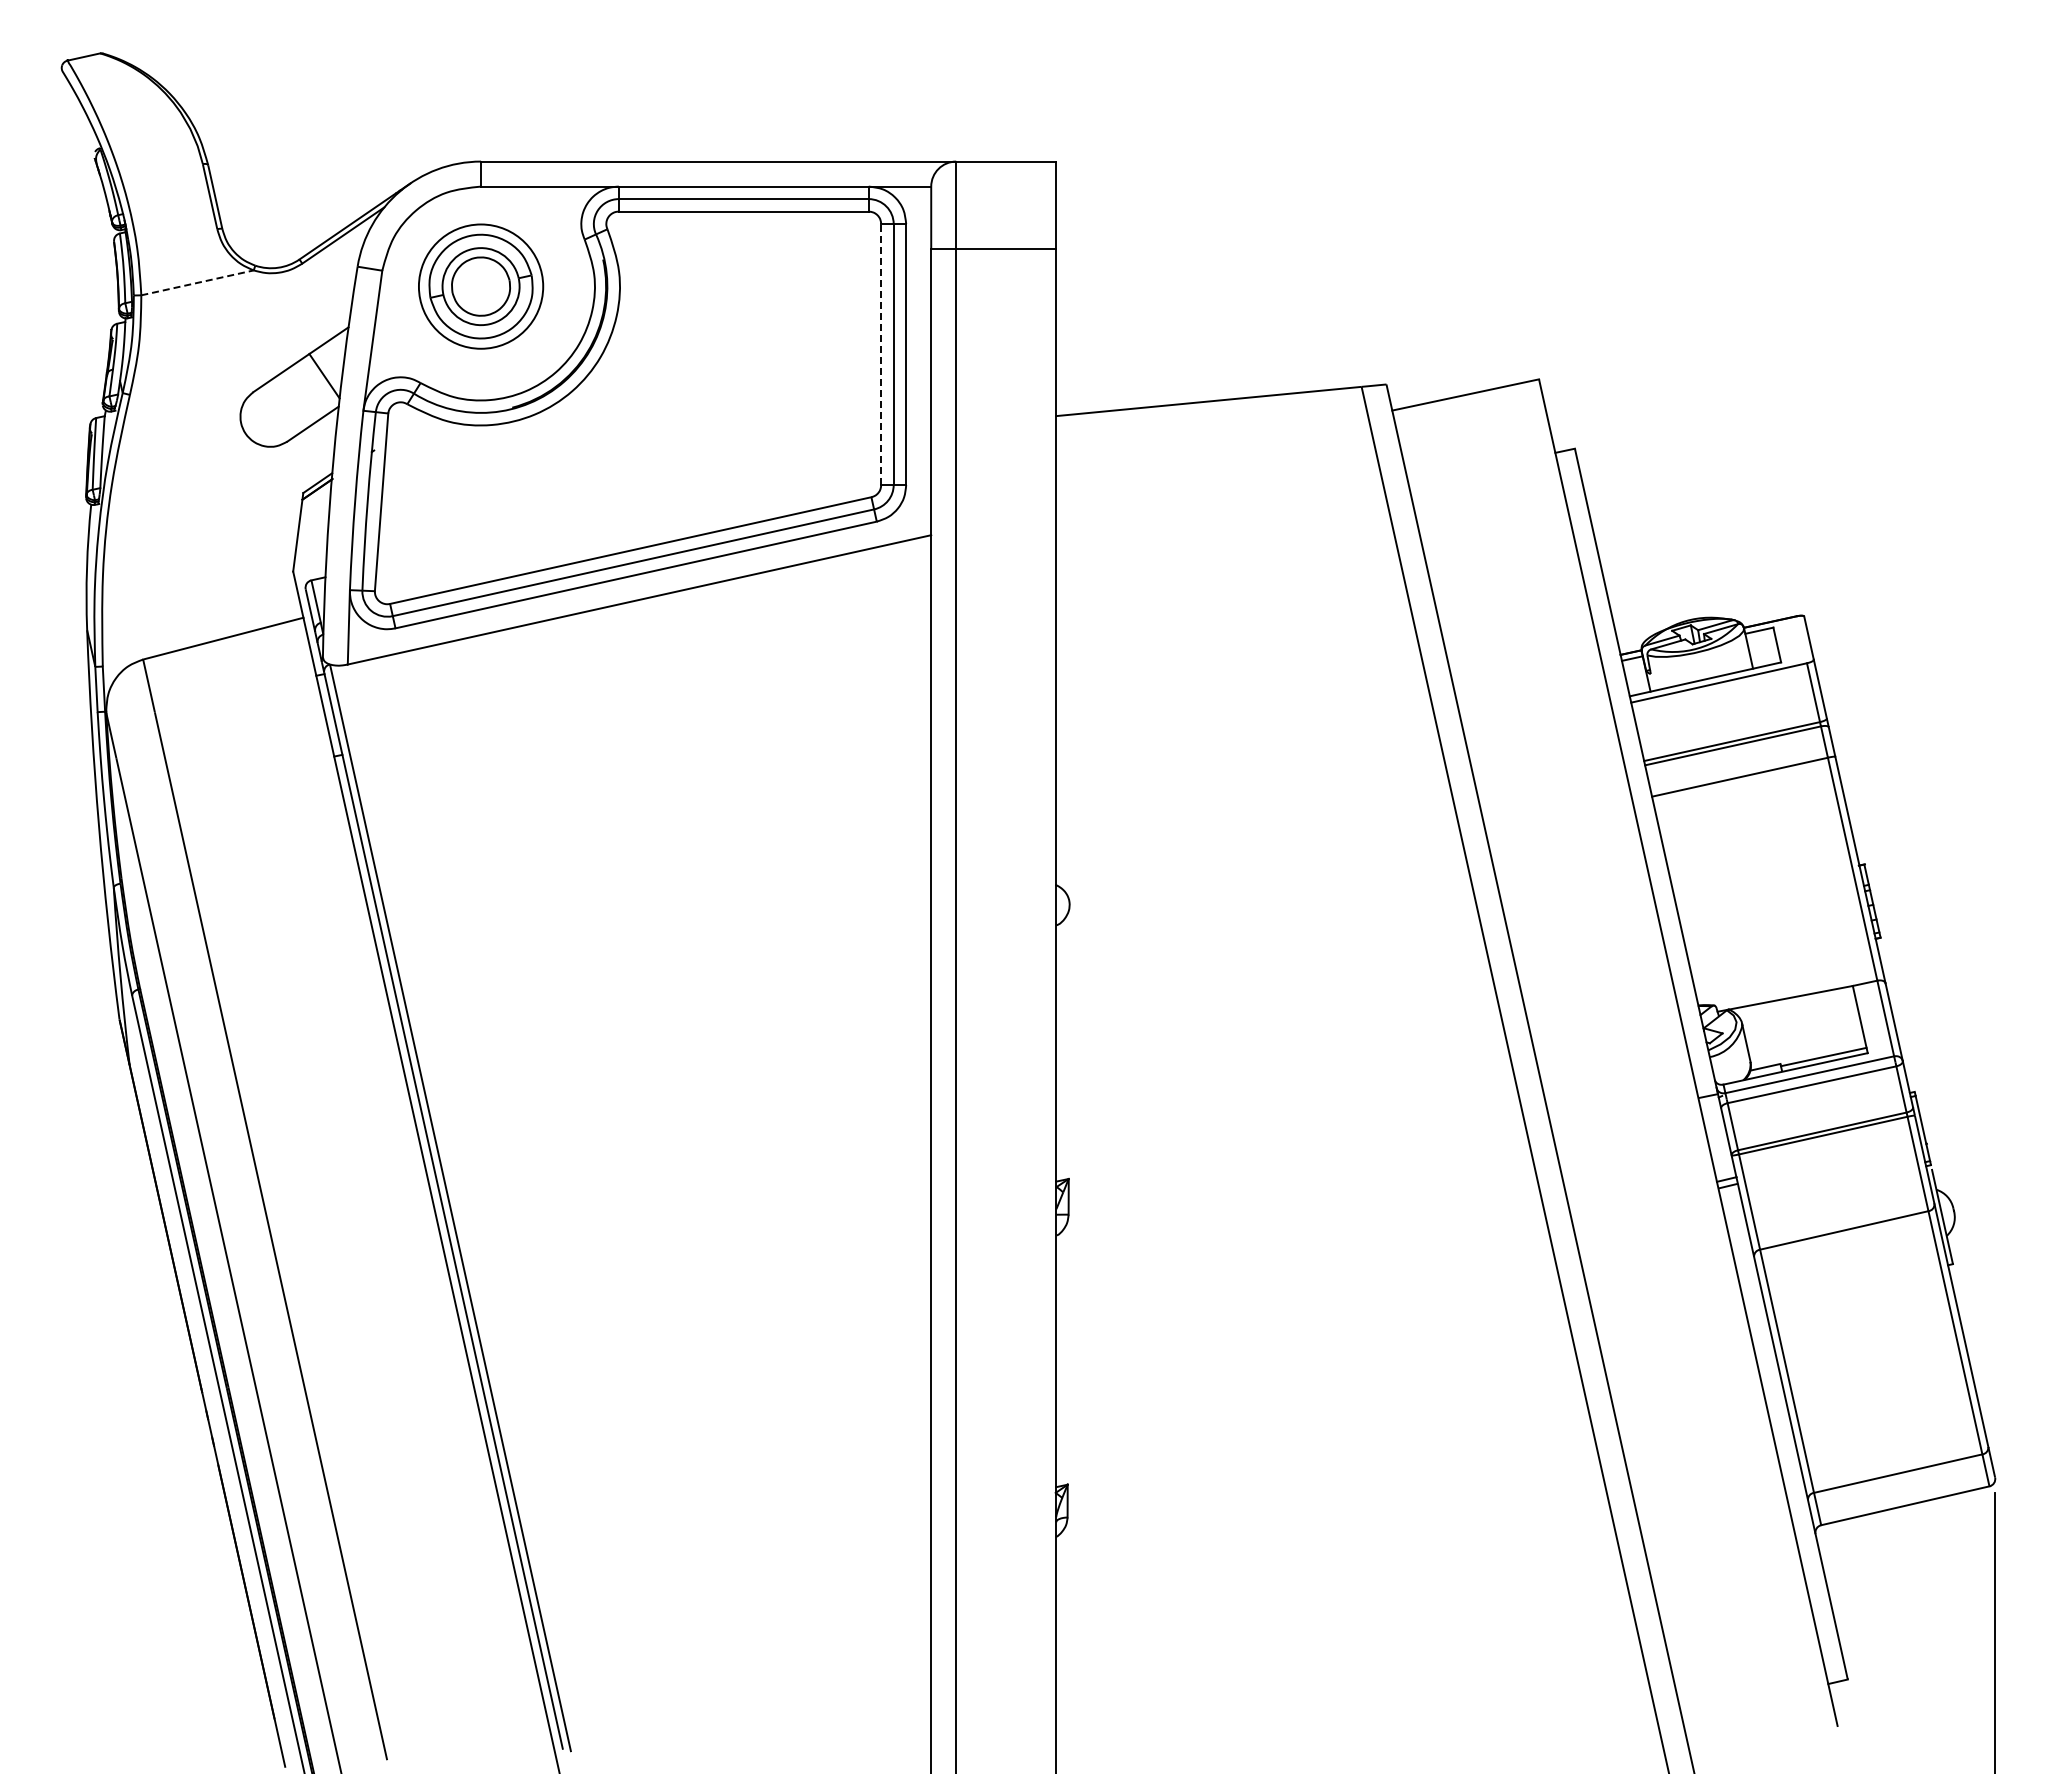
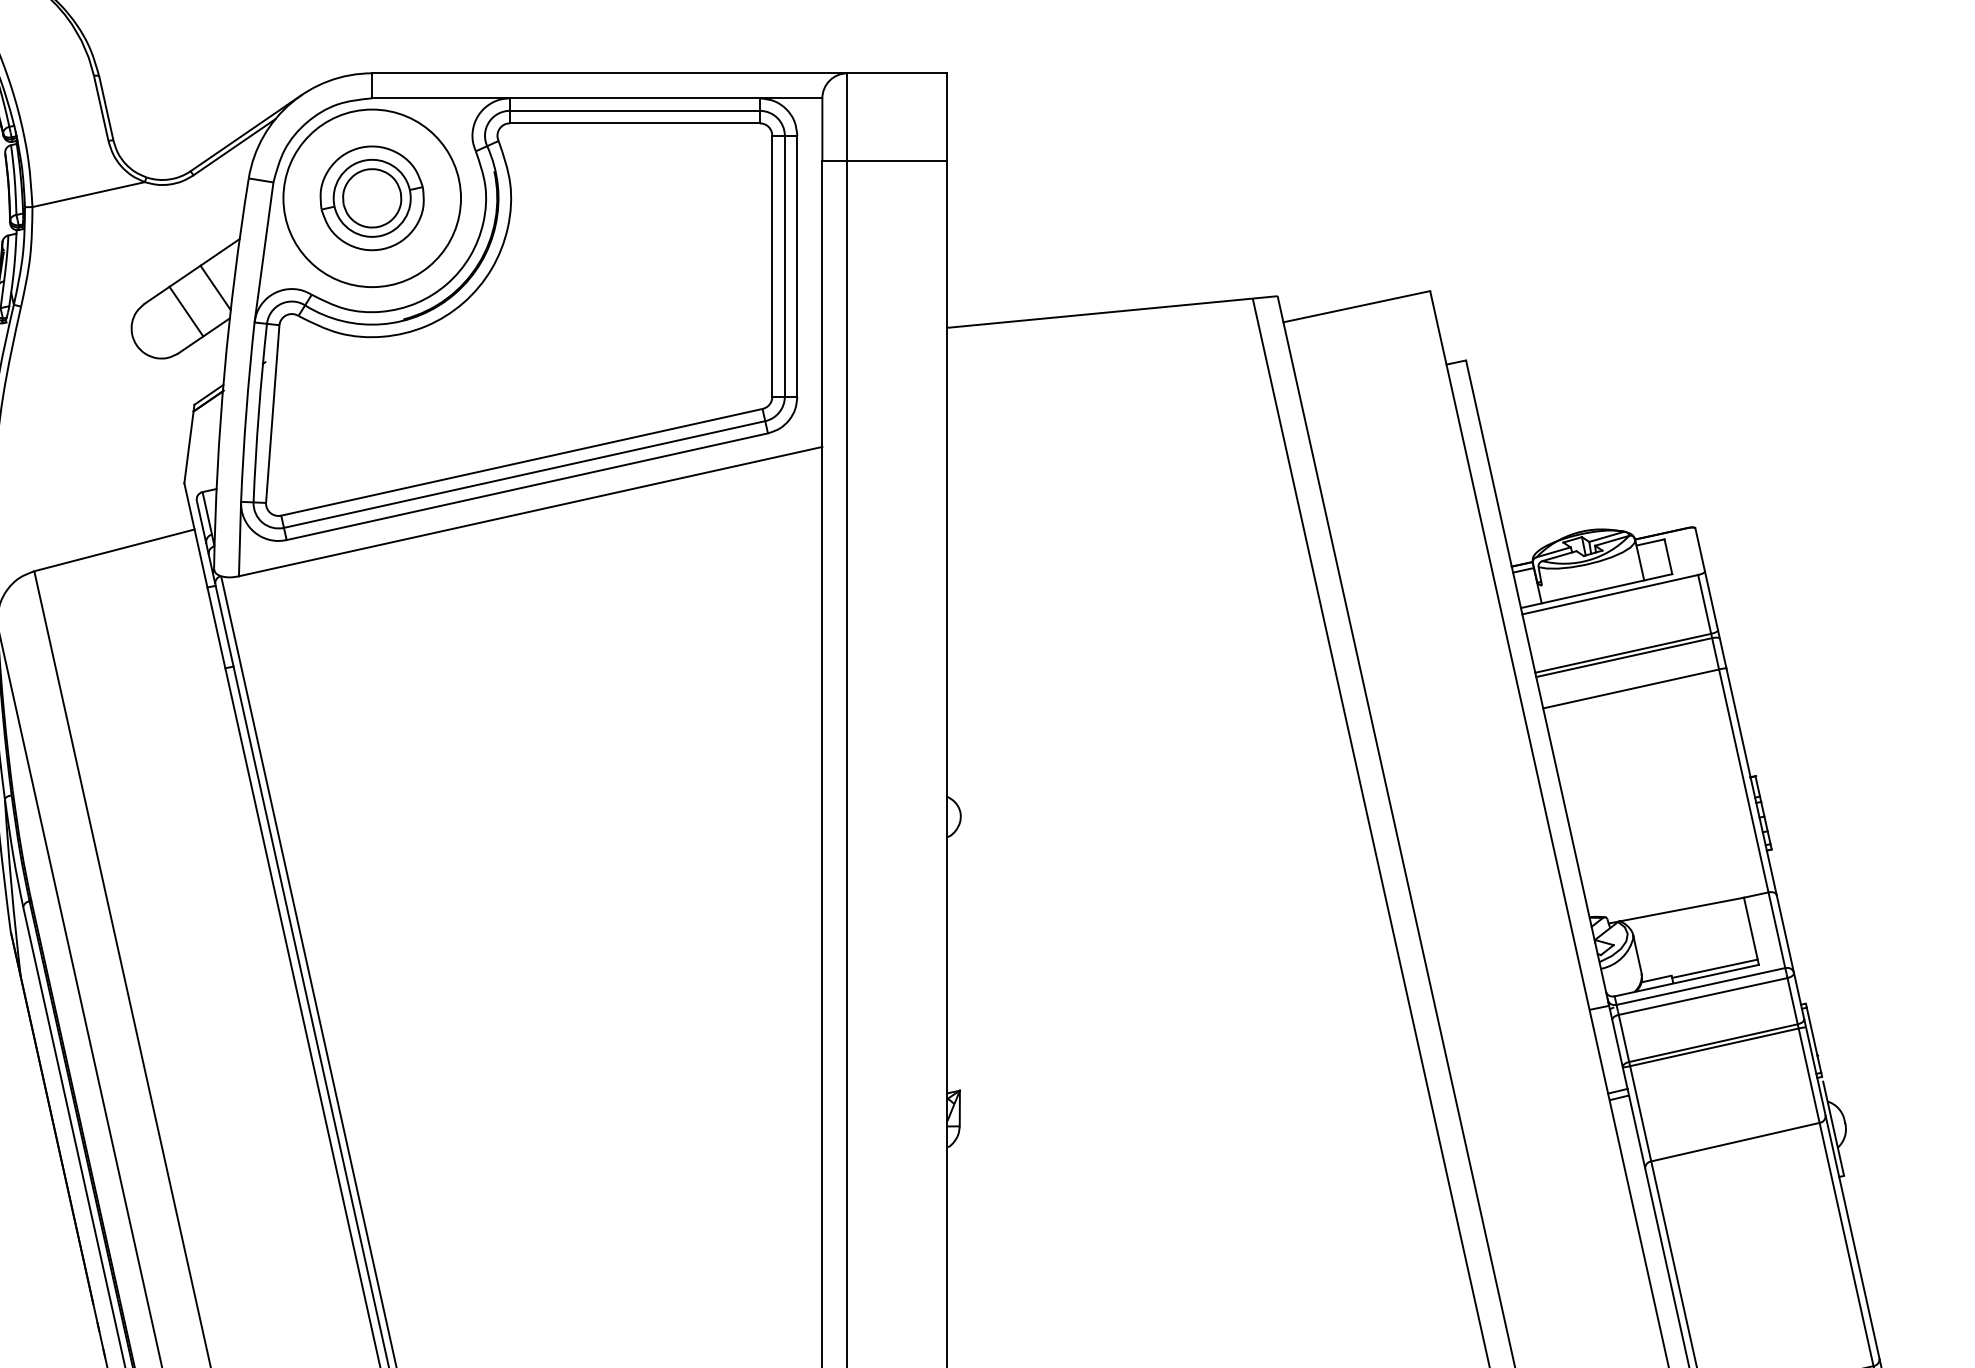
line: (197, 282) -> (88, 194), dashed -> solid
circle: (480, 286) -> (371, 198), size x1.43
line: (881, 354) -> (772, 266), dashed -> solid
line: (295, 399) -> (186, 311), added

